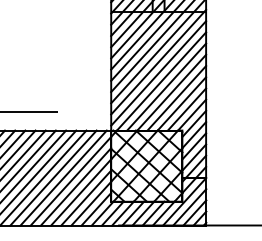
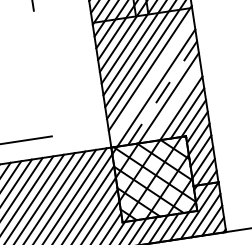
line: (158, 73) -> (151, 80), removed
line: (166, 87) -> (162, 93), solid -> dashed
line: (176, 98) -> (174, 103), removed

